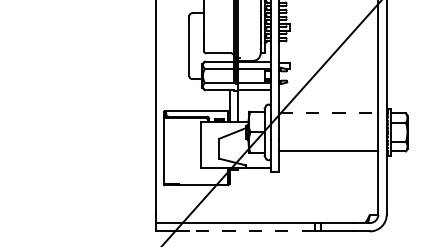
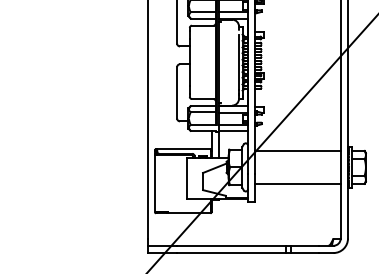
line: (328, 112) -> (297, 150), dashed -> solid
line: (252, 231) -> (231, 253), dashed -> solid

